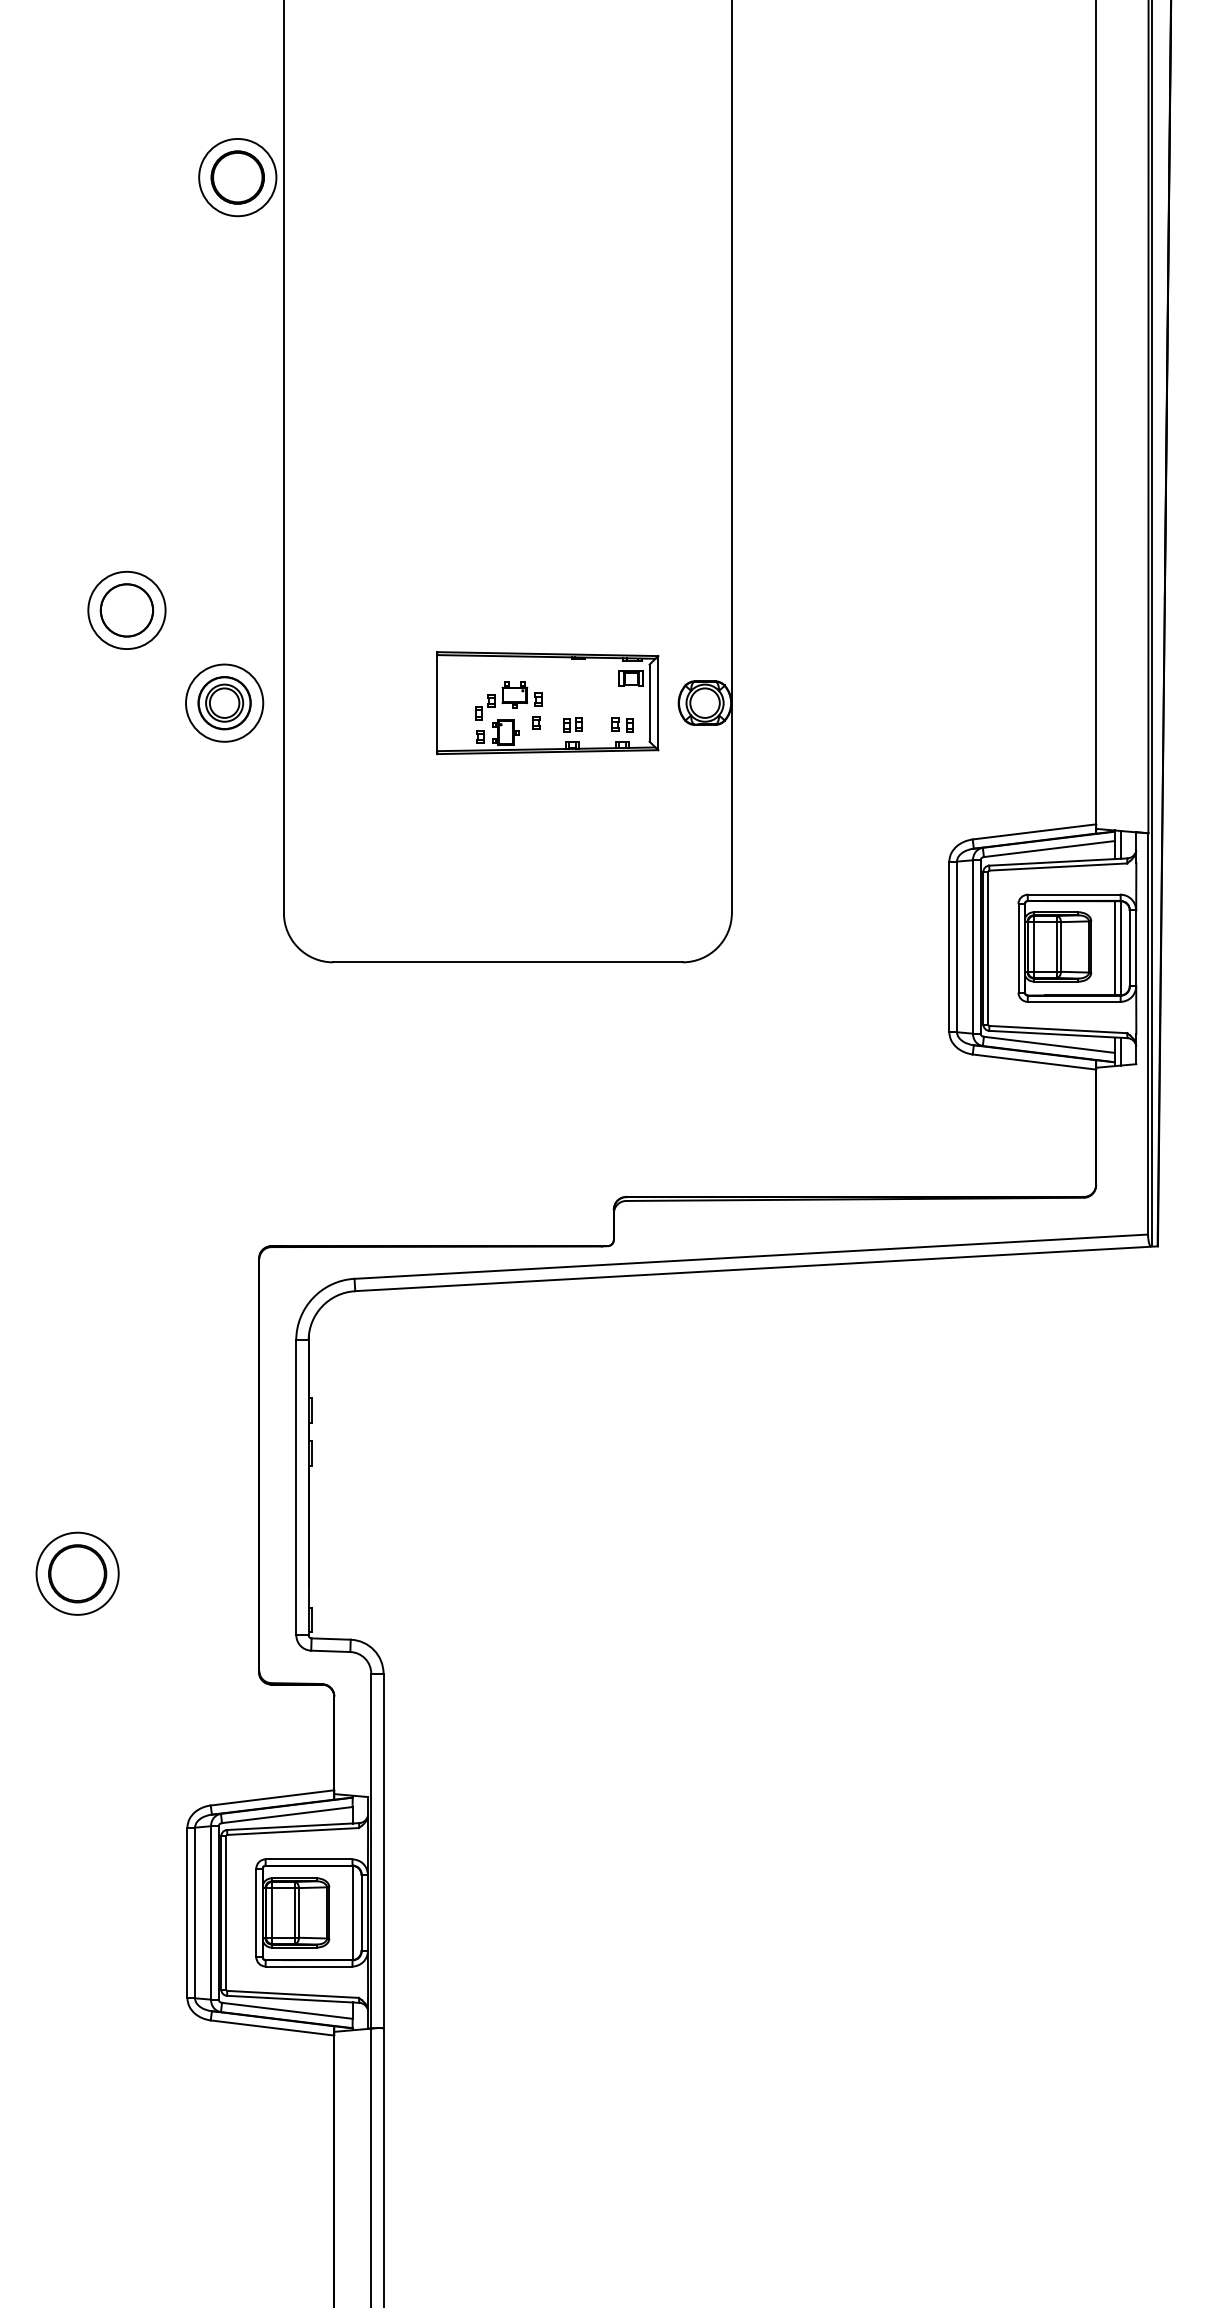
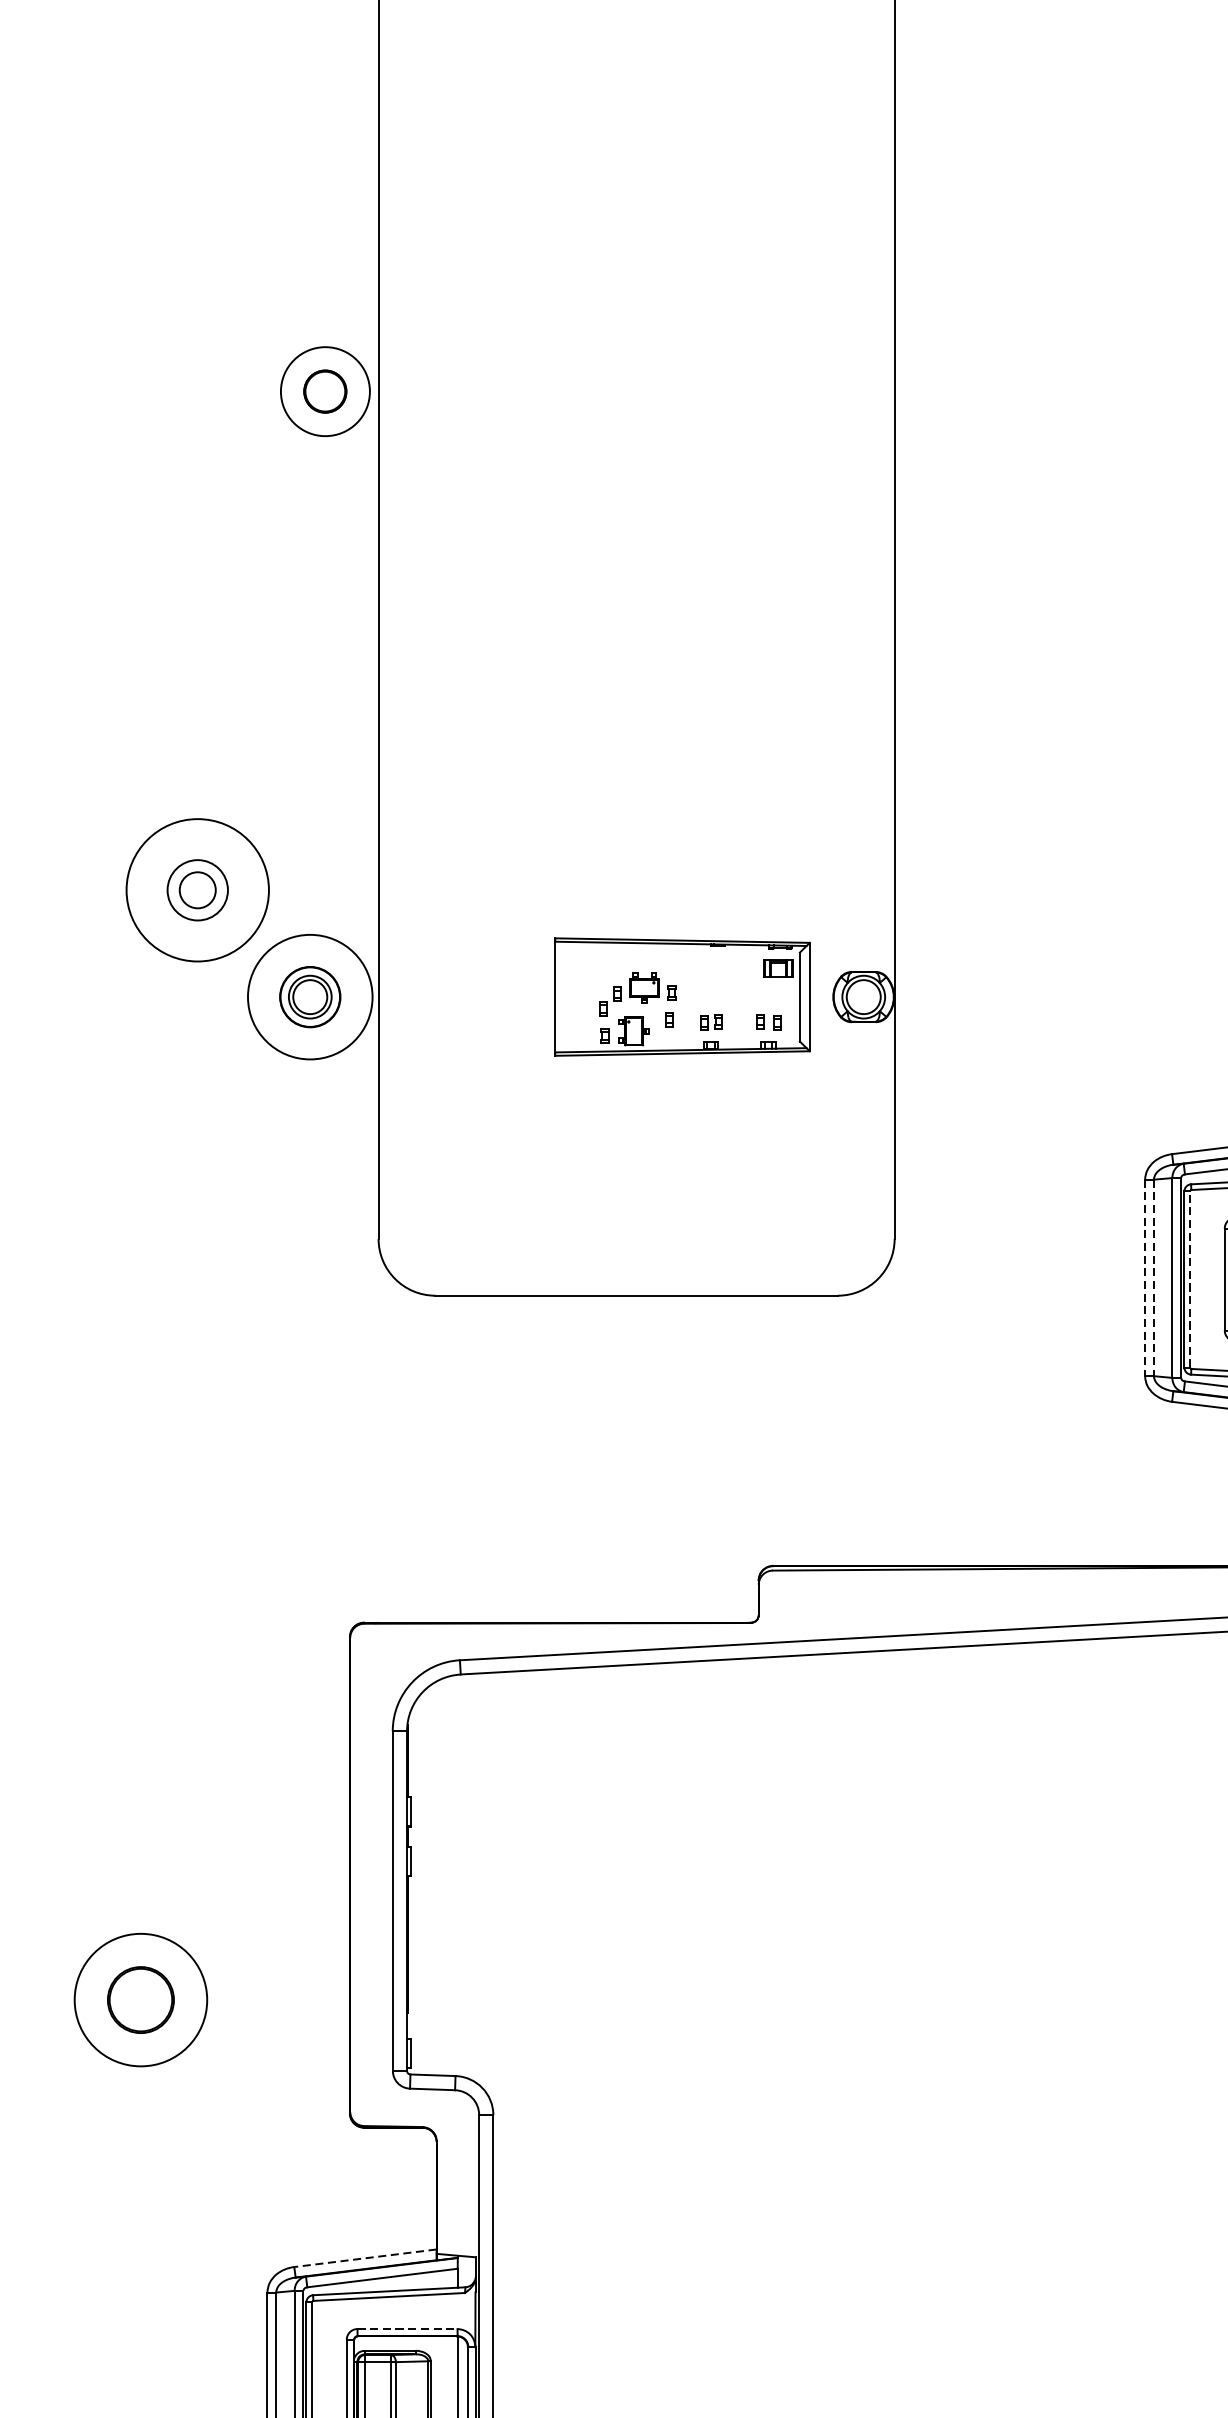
part: (237, 177) -> (325, 391), size x0.7
circle: (126, 610) -> (197, 890), size x0.6
circle: (126, 610) -> (197, 890), size x1.6
circle: (224, 702) -> (310, 996), size x1.4
line: (949, 947) -> (1145, 1278), solid -> dashed
line: (956, 947) -> (1153, 1278), solid -> dashed
line: (988, 947) -> (1190, 1278), solid -> dashed
circle: (77, 1573) -> (140, 1999), size x1.4
line: (271, 1797) -> (364, 2257), solid -> dashed
line: (309, 1859) -> (408, 2329), solid -> dashed

